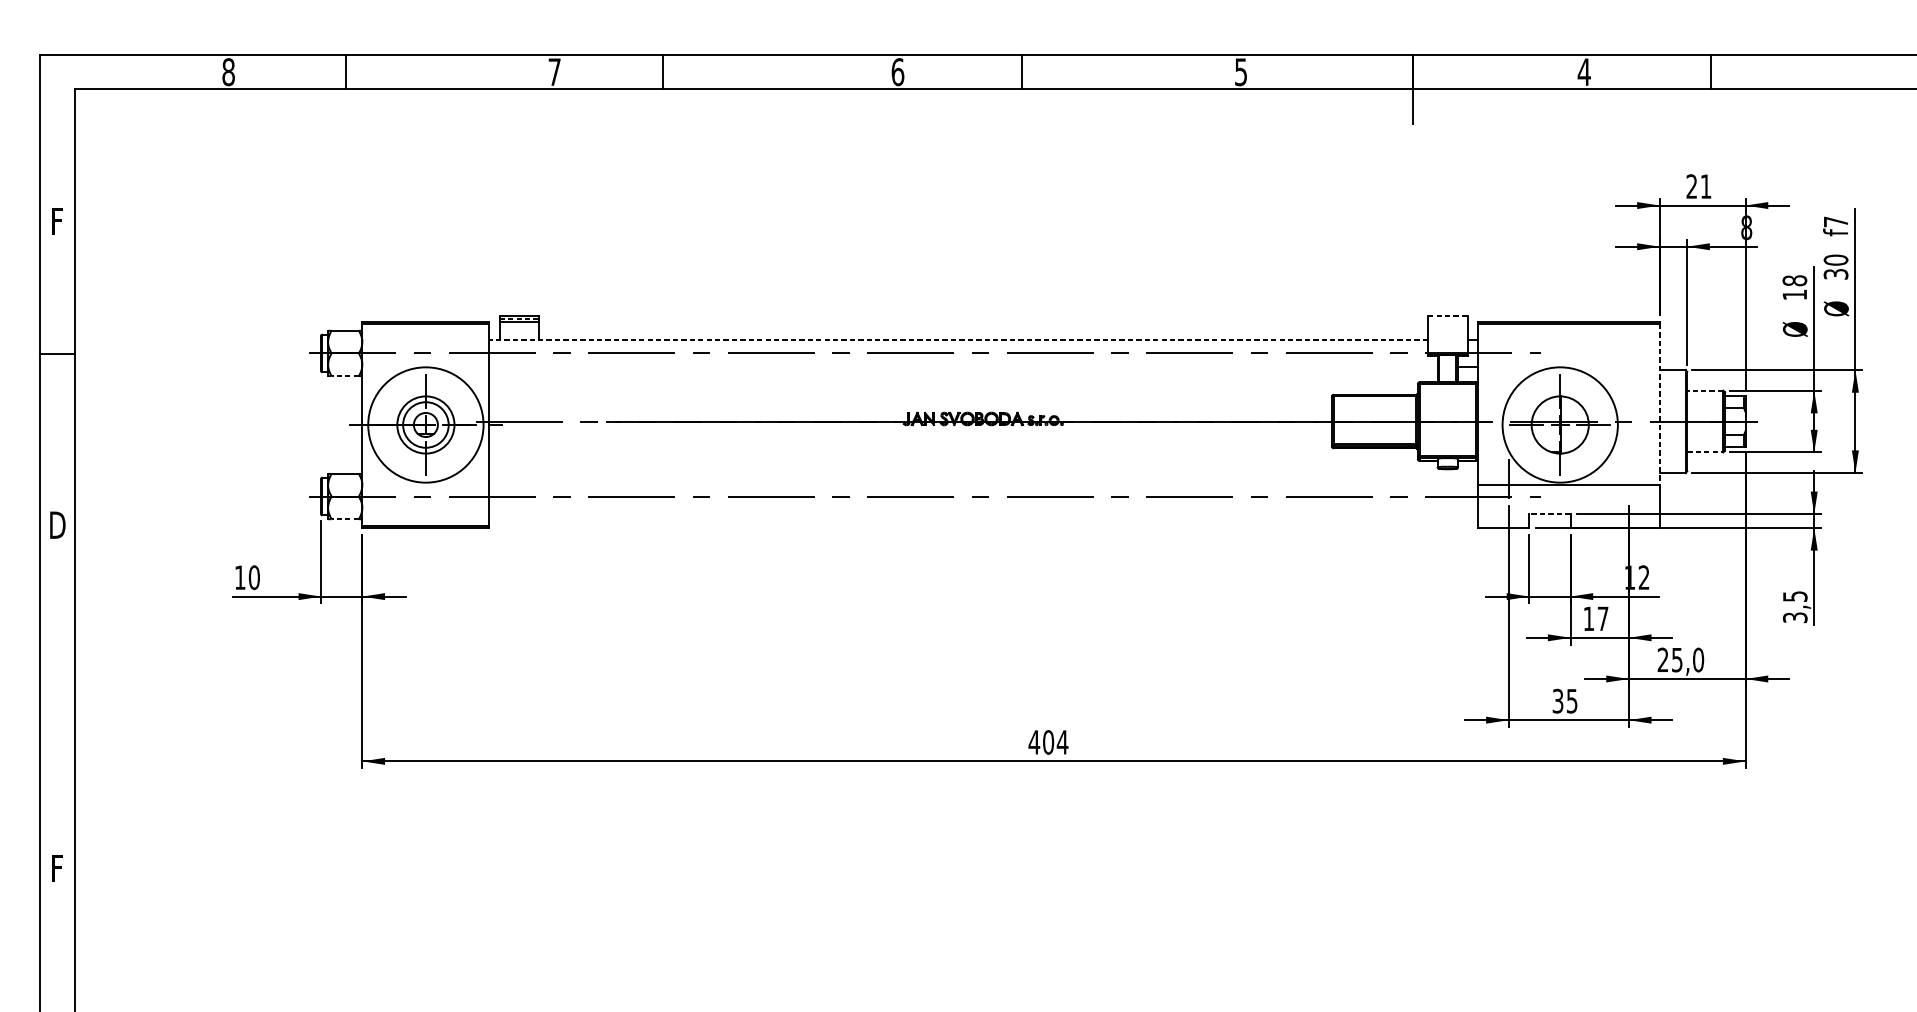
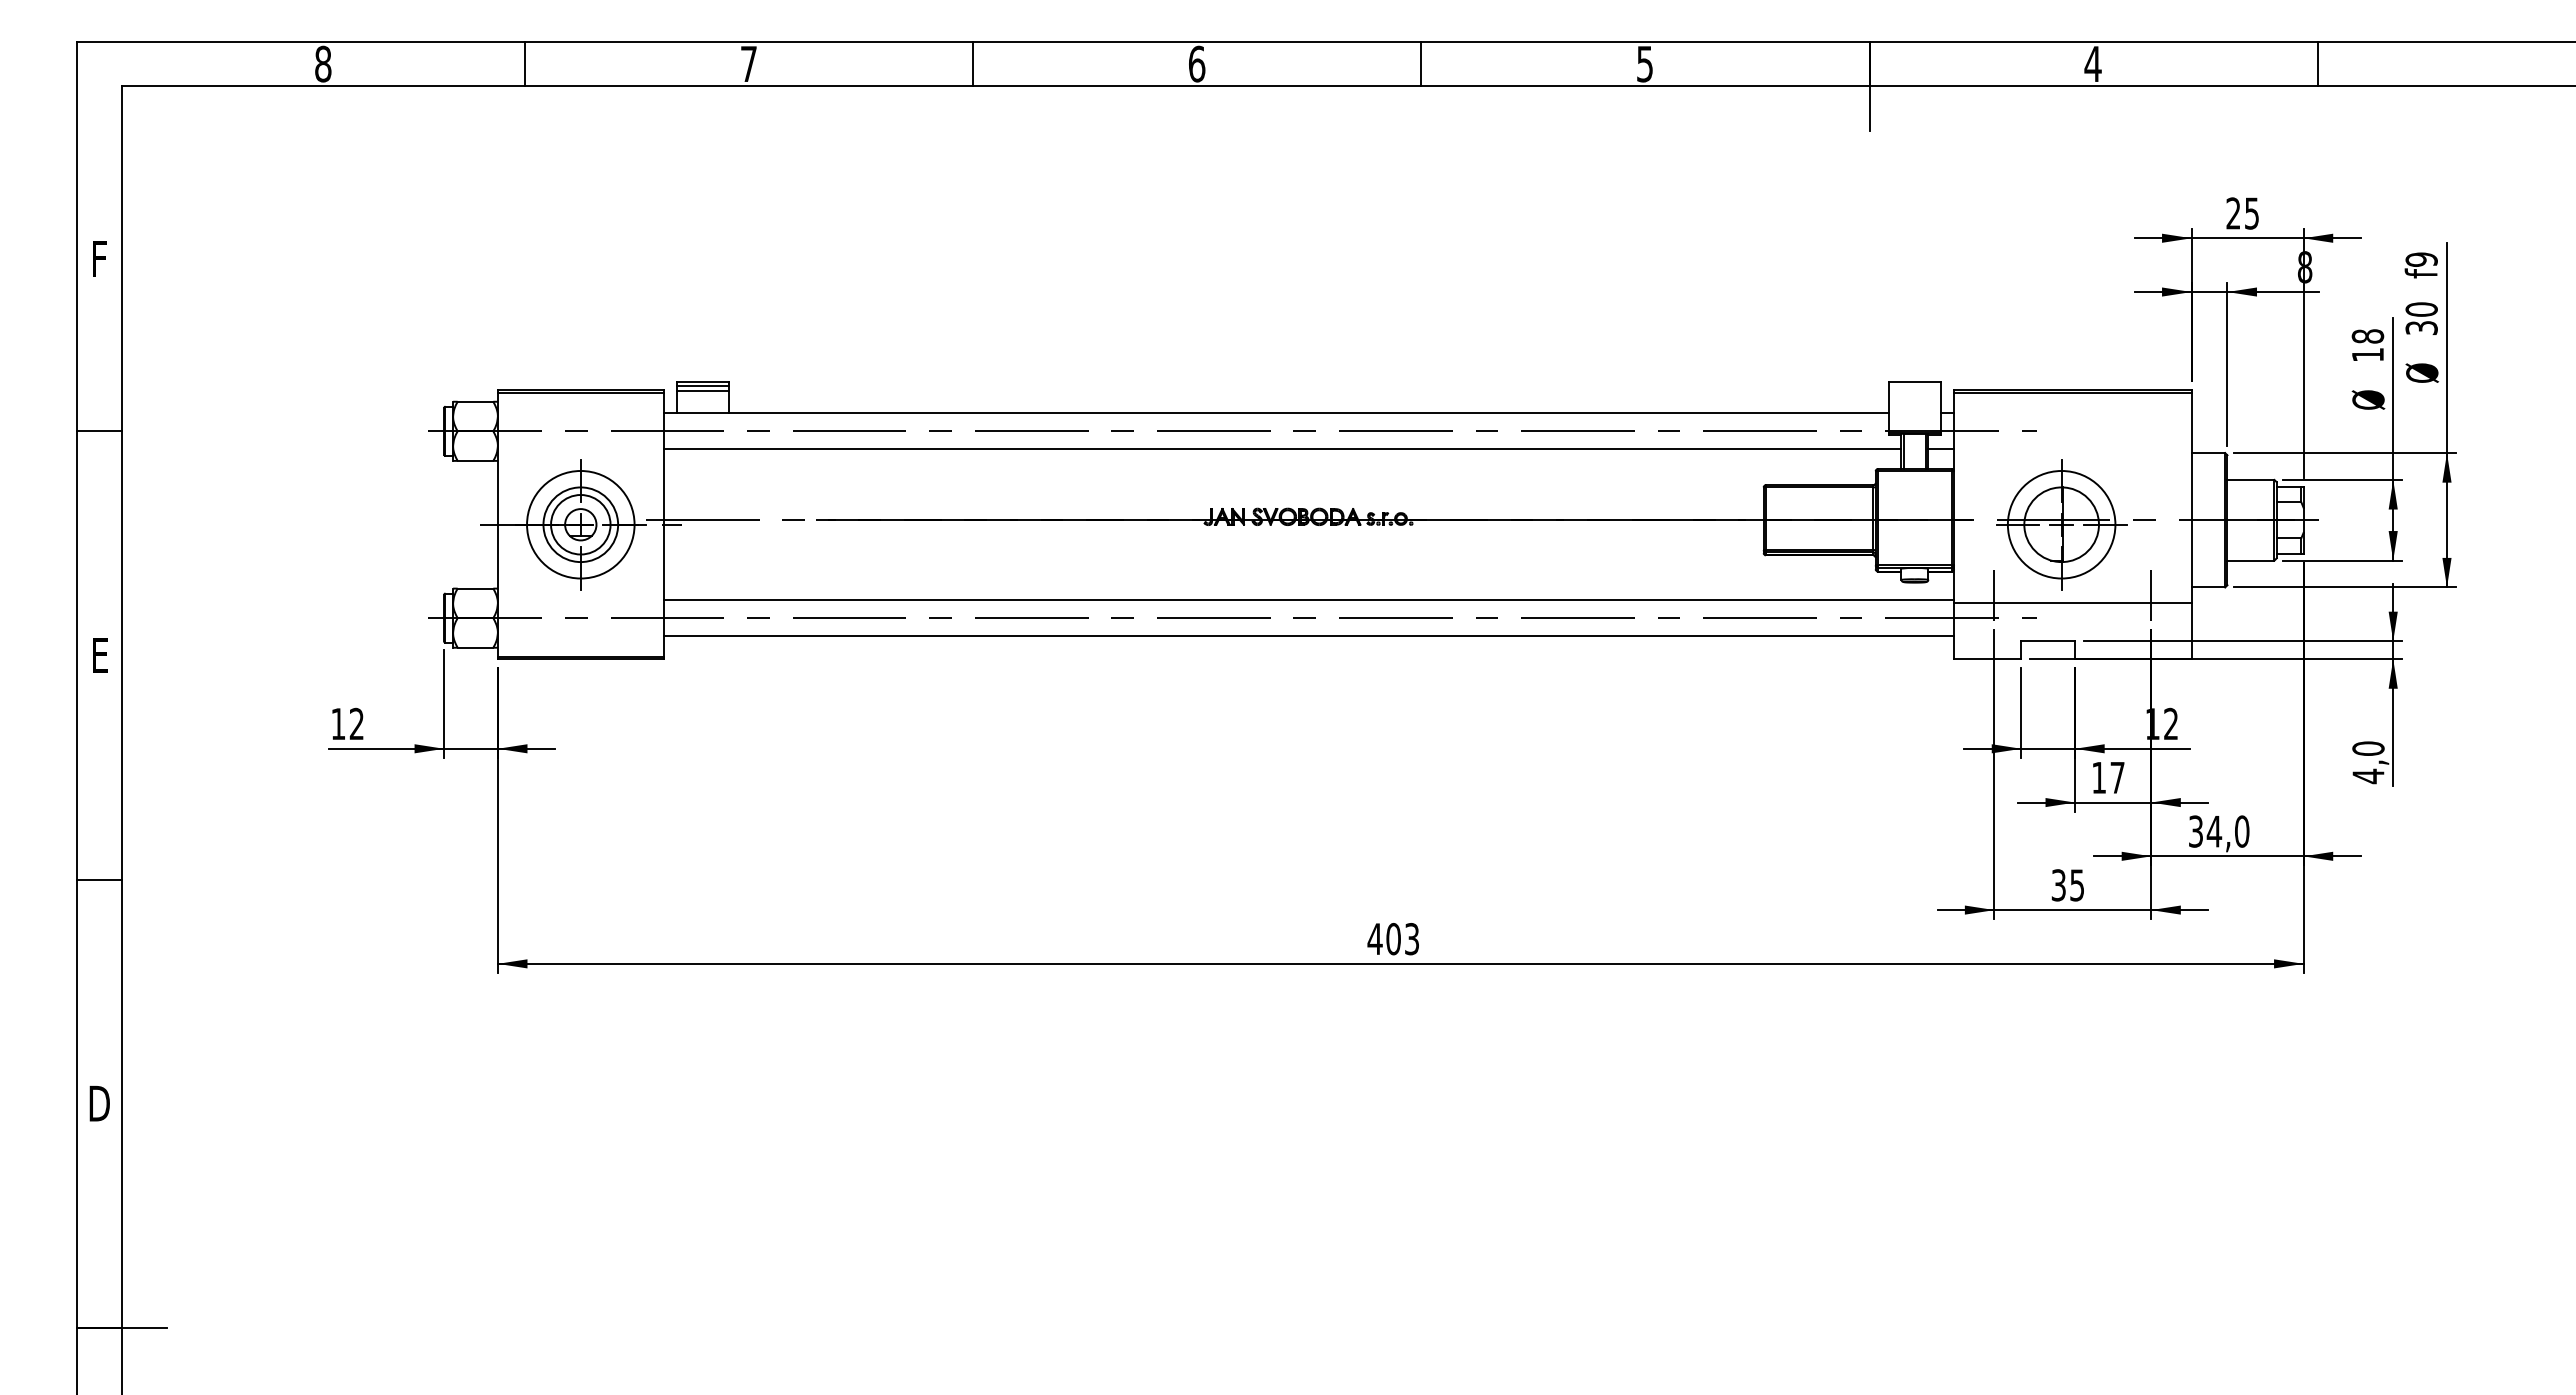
line: (346, 71) -> (525, 63), moved
line: (663, 71) -> (973, 63), moved
line: (1021, 71) -> (1421, 63), moved
line: (1711, 71) -> (2317, 63), moved
text: (1705, 186) -> (2251, 213), 21 -> 25
text: (1835, 221) -> (2421, 259), f7 -> f9
line: (1447, 315) -> (1914, 381), dashed -> solid
line: (519, 319) -> (702, 386), dashed -> solid
line: (958, 339) -> (1276, 413), dashed -> solid
line: (963, 367) -> (1282, 449), added
line: (345, 375) -> (475, 460), dashed -> solid
line: (1704, 390) -> (2250, 479), dashed -> solid
line: (1659, 404) -> (2191, 498), dashed -> solid
circle: (425, 424) -> (580, 524), size x0.71
circle: (1560, 424) -> (2061, 524), size x0.71
line: (1704, 452) -> (2250, 560), dashed -> solid
line: (1629, 479) -> (2151, 595), added
line: (983, 483) -> (1308, 600), added
line: (983, 510) -> (1308, 636), added
line: (1550, 514) -> (2048, 641), dashed -> solid
line: (345, 519) -> (475, 647), dashed -> solid
text: (57, 525) -> (100, 655), D -> E
text: (254, 577) -> (356, 723), 10 -> 12
text: (1795, 607) -> (2368, 762), 3,5 -> 4,0
text: (1670, 659) -> (2205, 831), 25,0 -> 34,0
line: (57, 696) -> (99, 879), added
text: (1062, 742) -> (1411, 939), 404 -> 403
text: (57, 868) -> (99, 1103), F -> D

